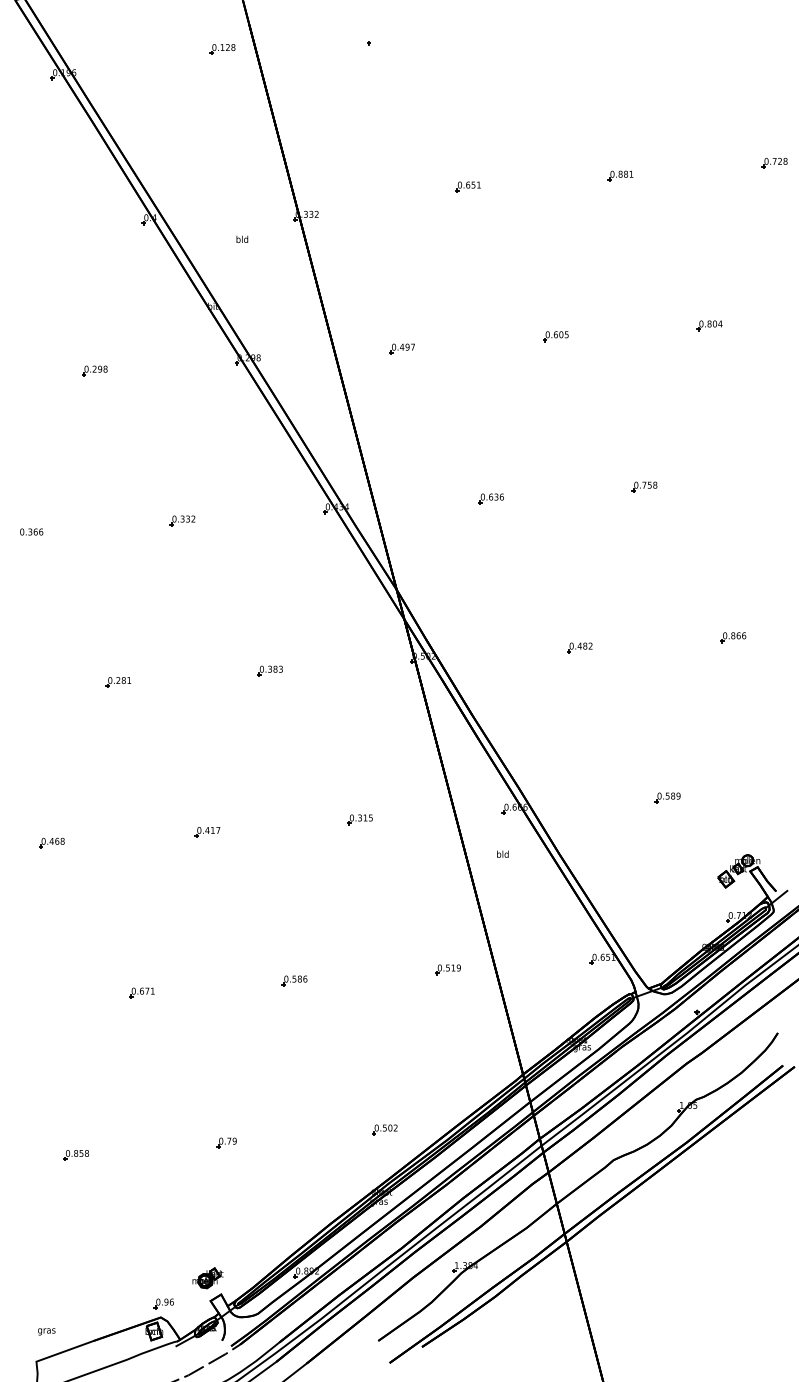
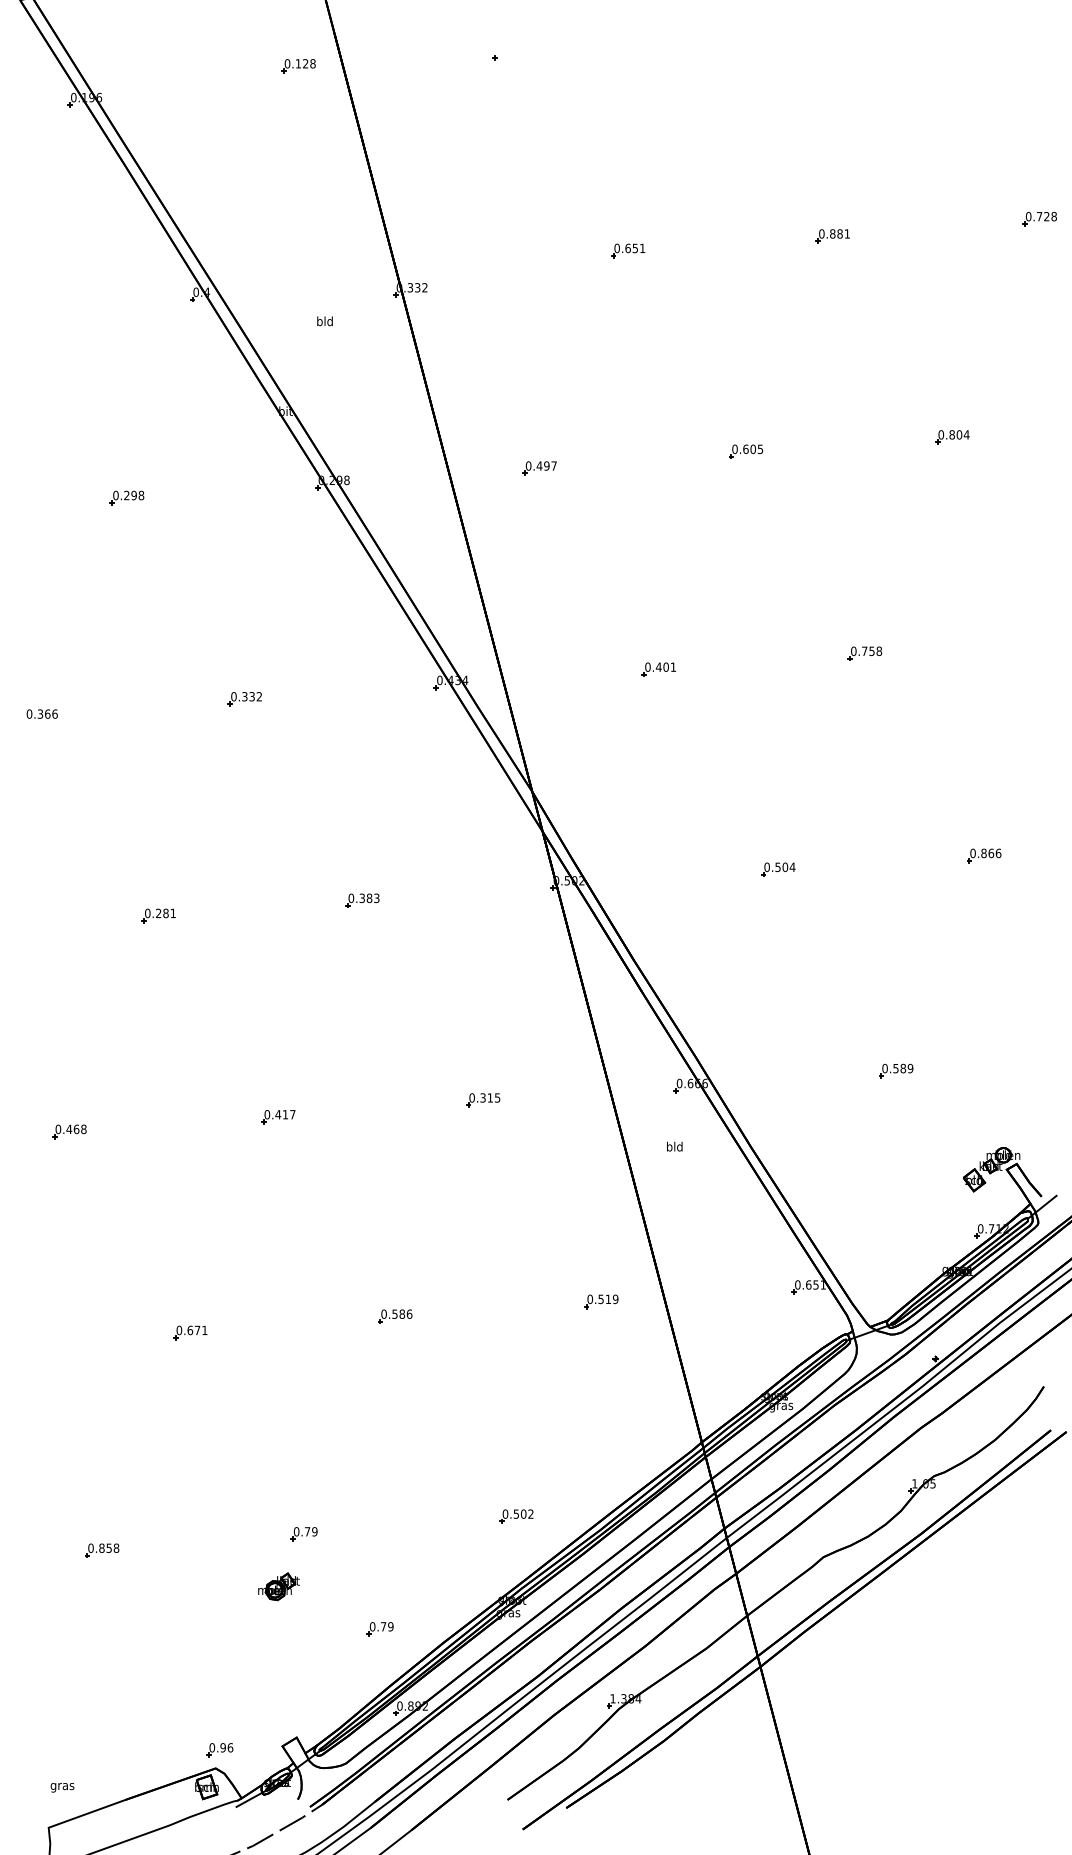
text: (495, 496) -> (665, 666), 0.636 -> 0.401
text: (585, 646) -> (785, 867), 0.482 -> 0.504
part: (282, 1213) -> (379, 1629), added
part: (207, 1278) -> (278, 1586), moved

